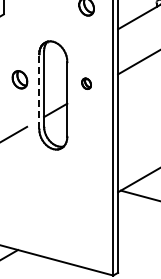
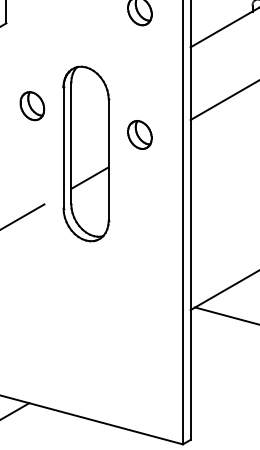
part: (19, 79) -> (31, 105), moved
part: (86, 83) -> (139, 134), size x1.67
line: (39, 91) -> (63, 147), dashed -> solid

